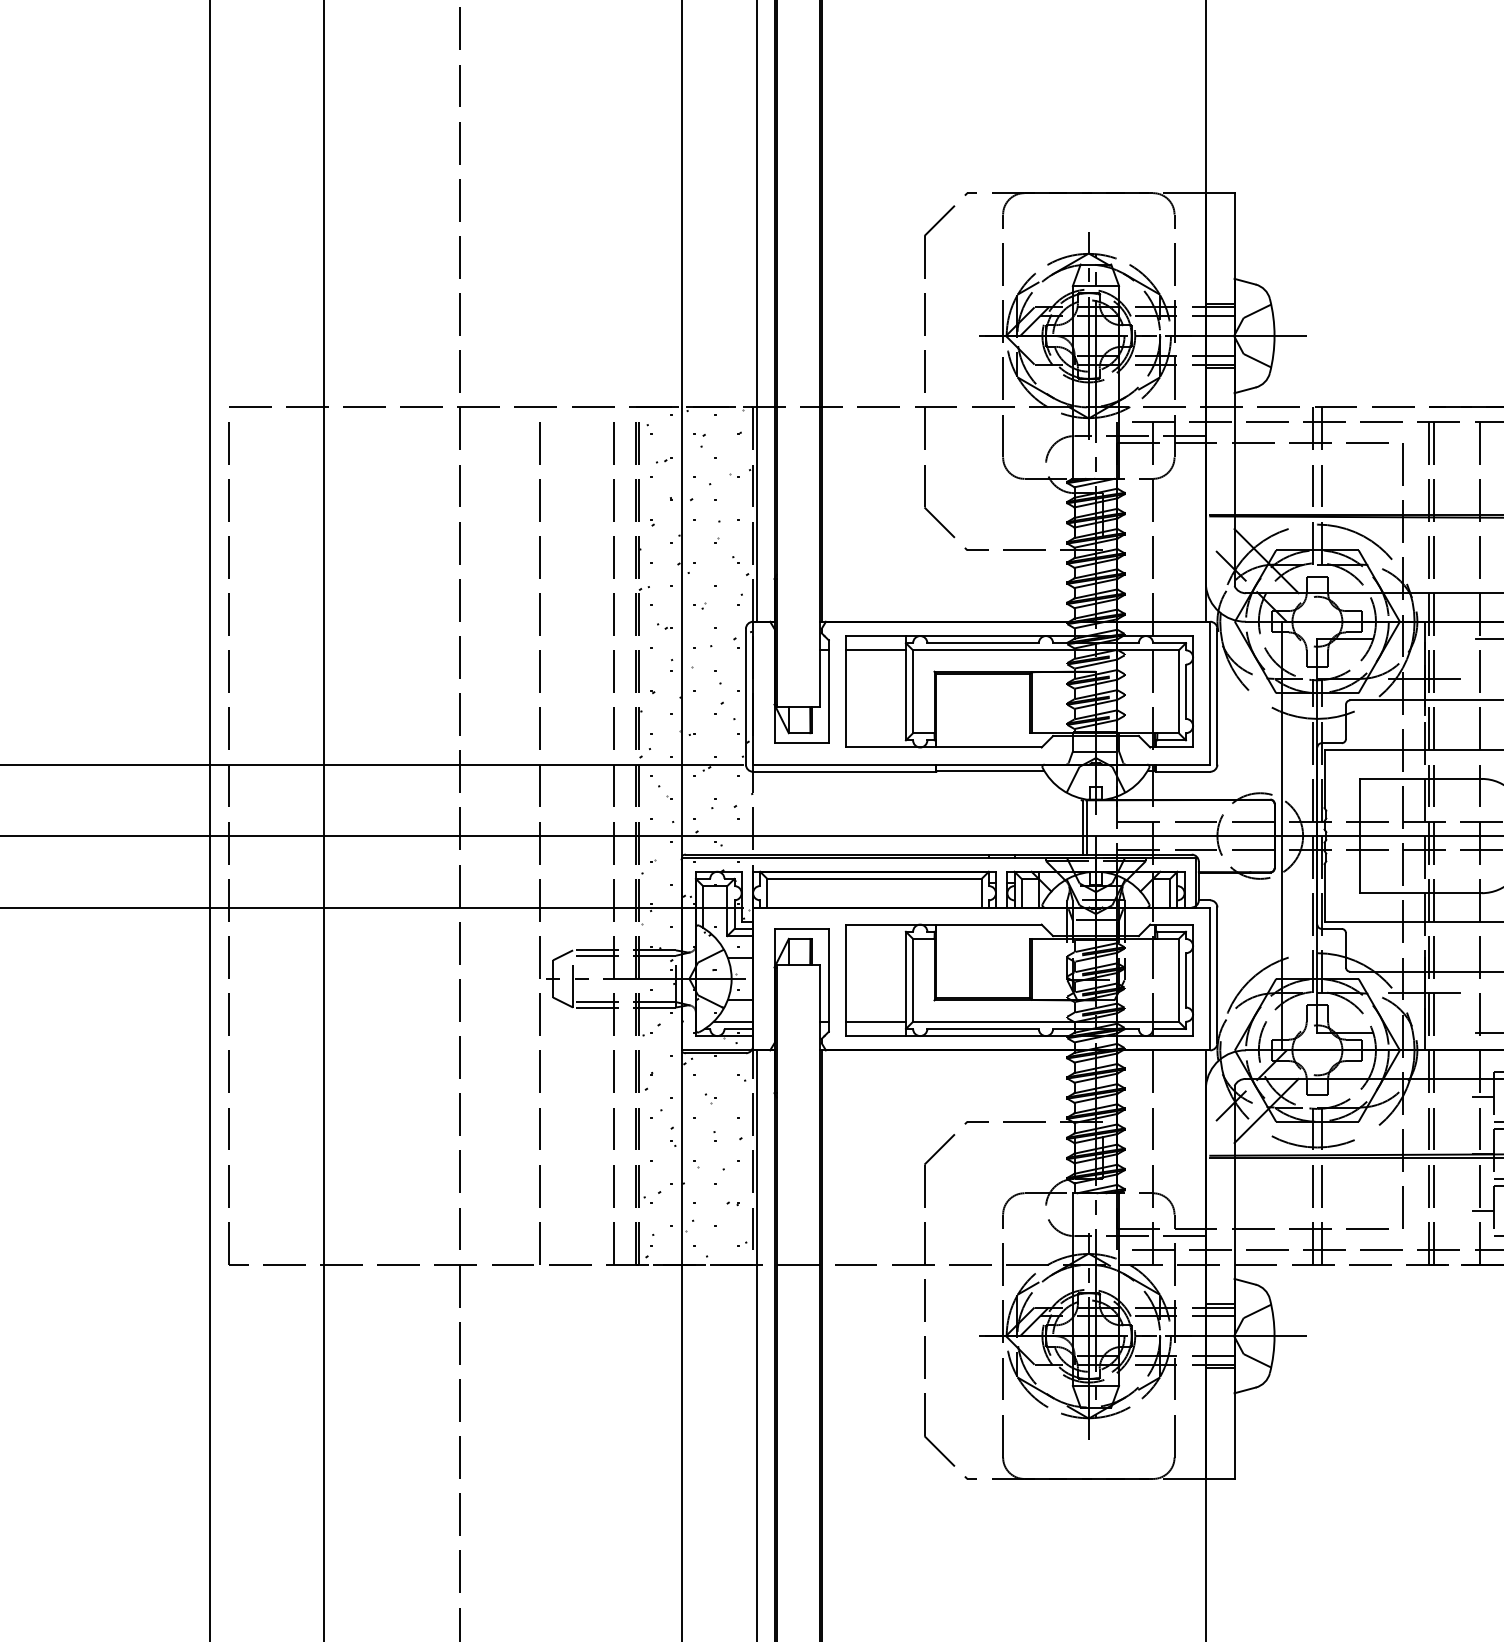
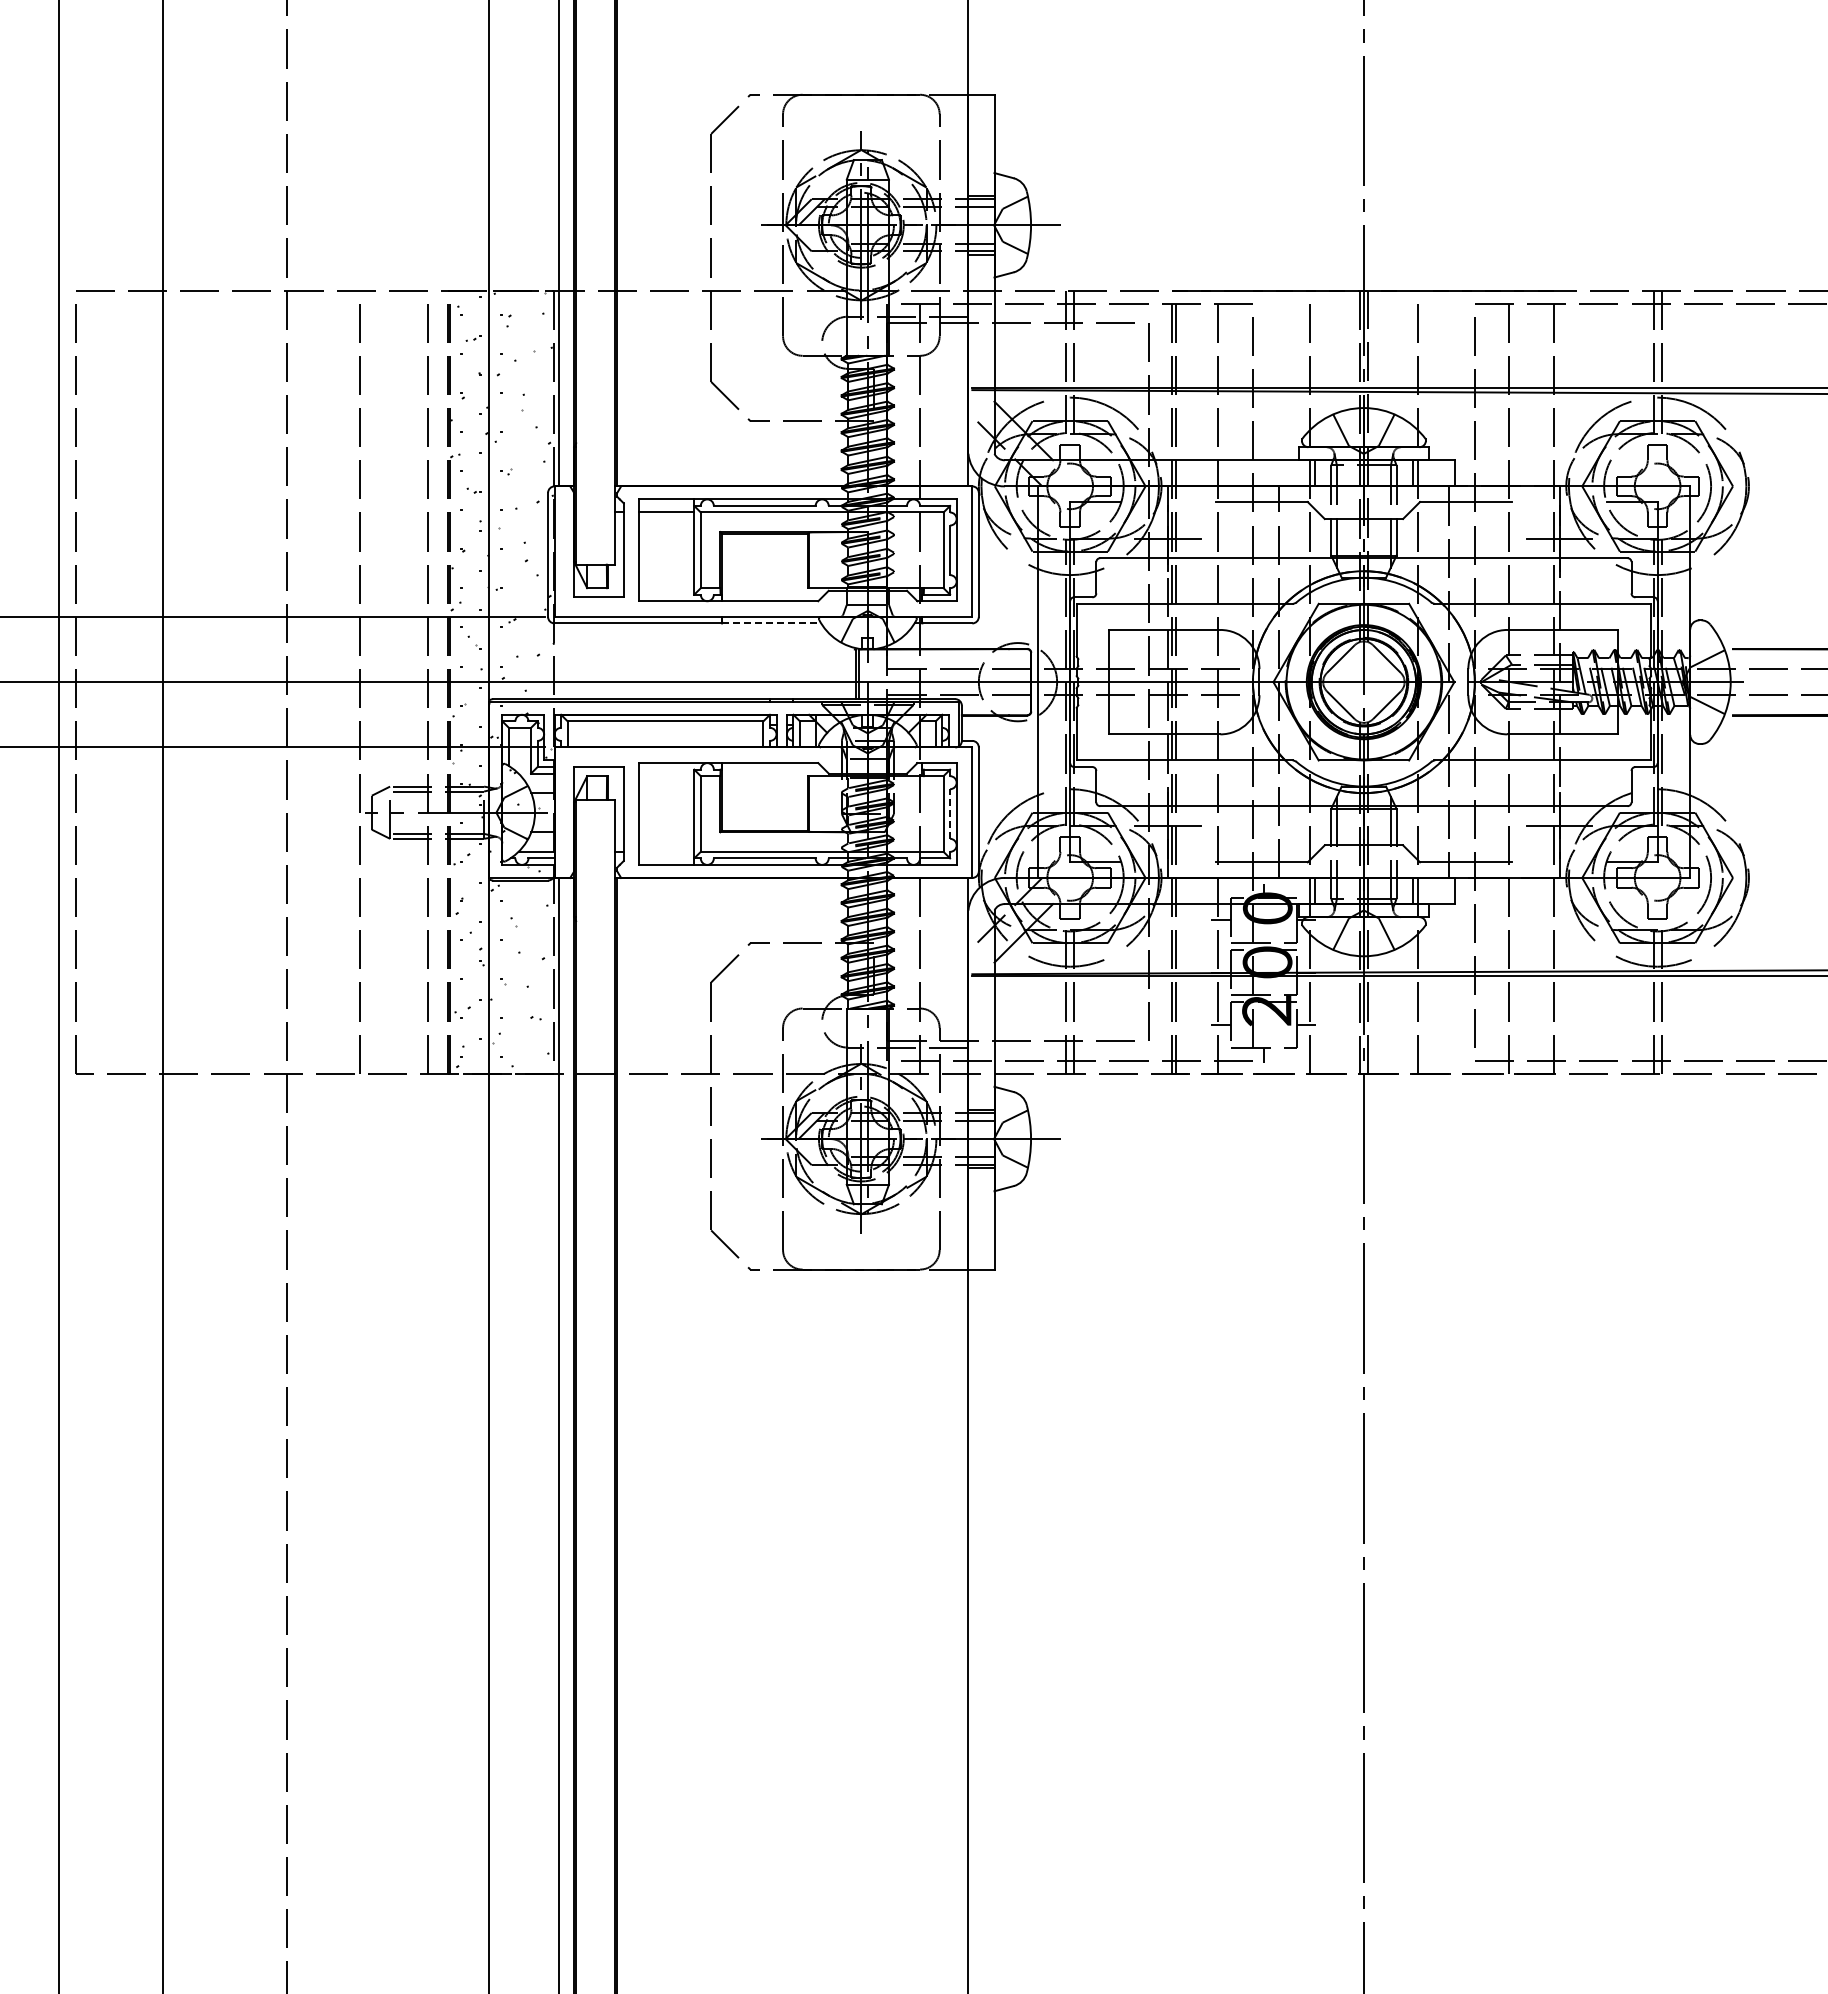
line: (990, 770) -> (771, 622), solid -> dashed
line: (1186, 980) -> (950, 814), solid -> dashed
line: (875, 1021) -> (666, 851), removed

